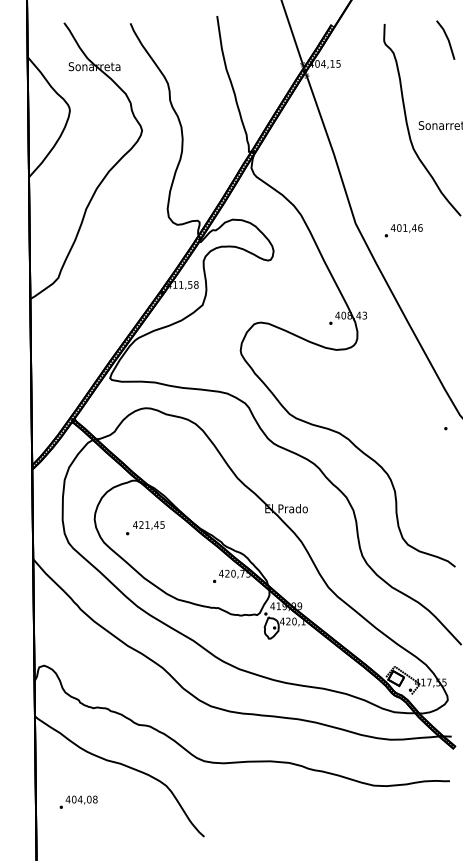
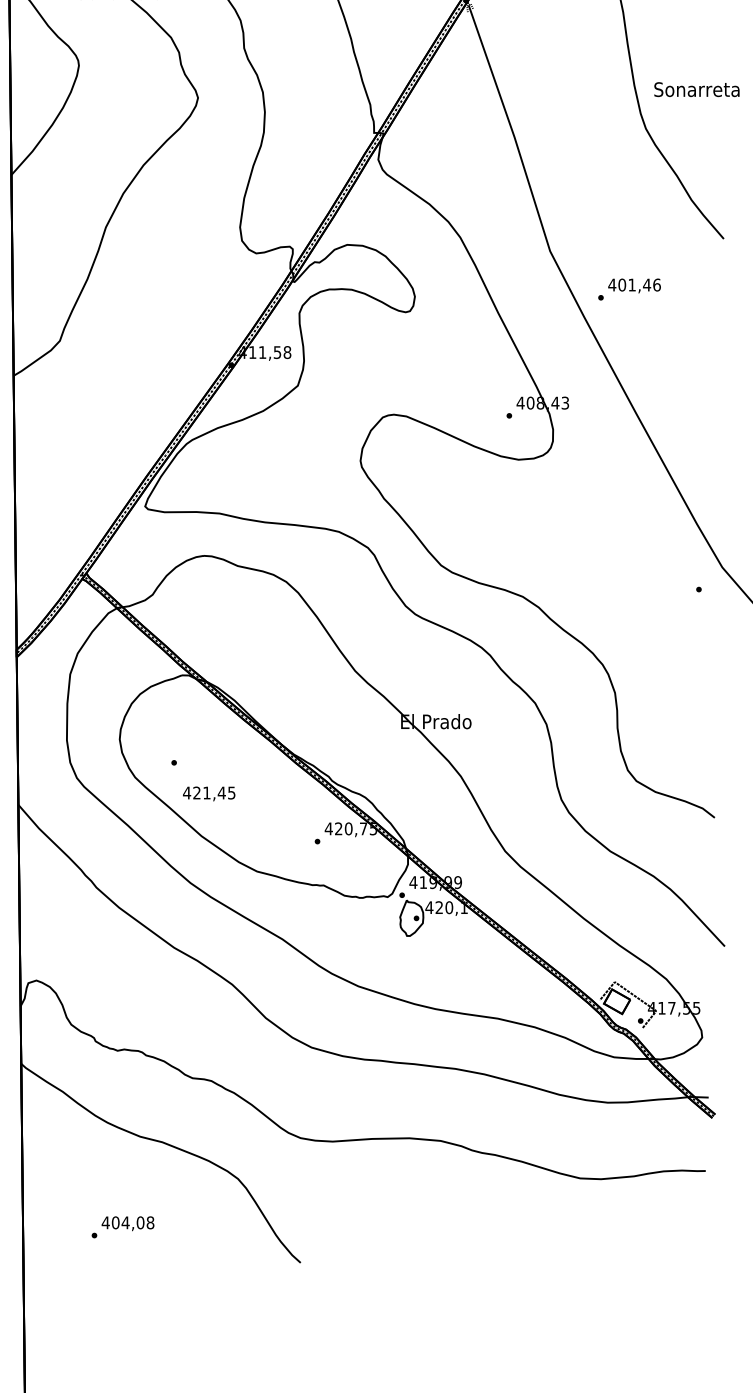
text: (403, 230) -> (629, 289), moved
text: (148, 525) -> (208, 793), moved
text: (78, 801) -> (122, 1225), moved

